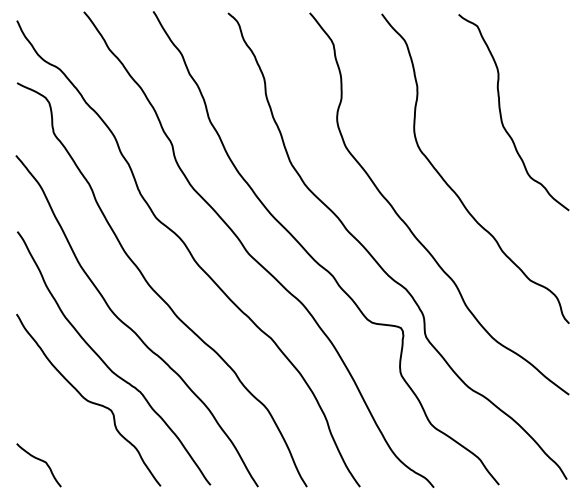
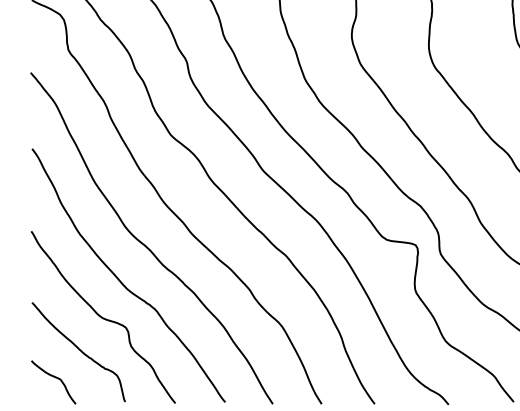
curve: (64, 433) -> (79, 350), added

